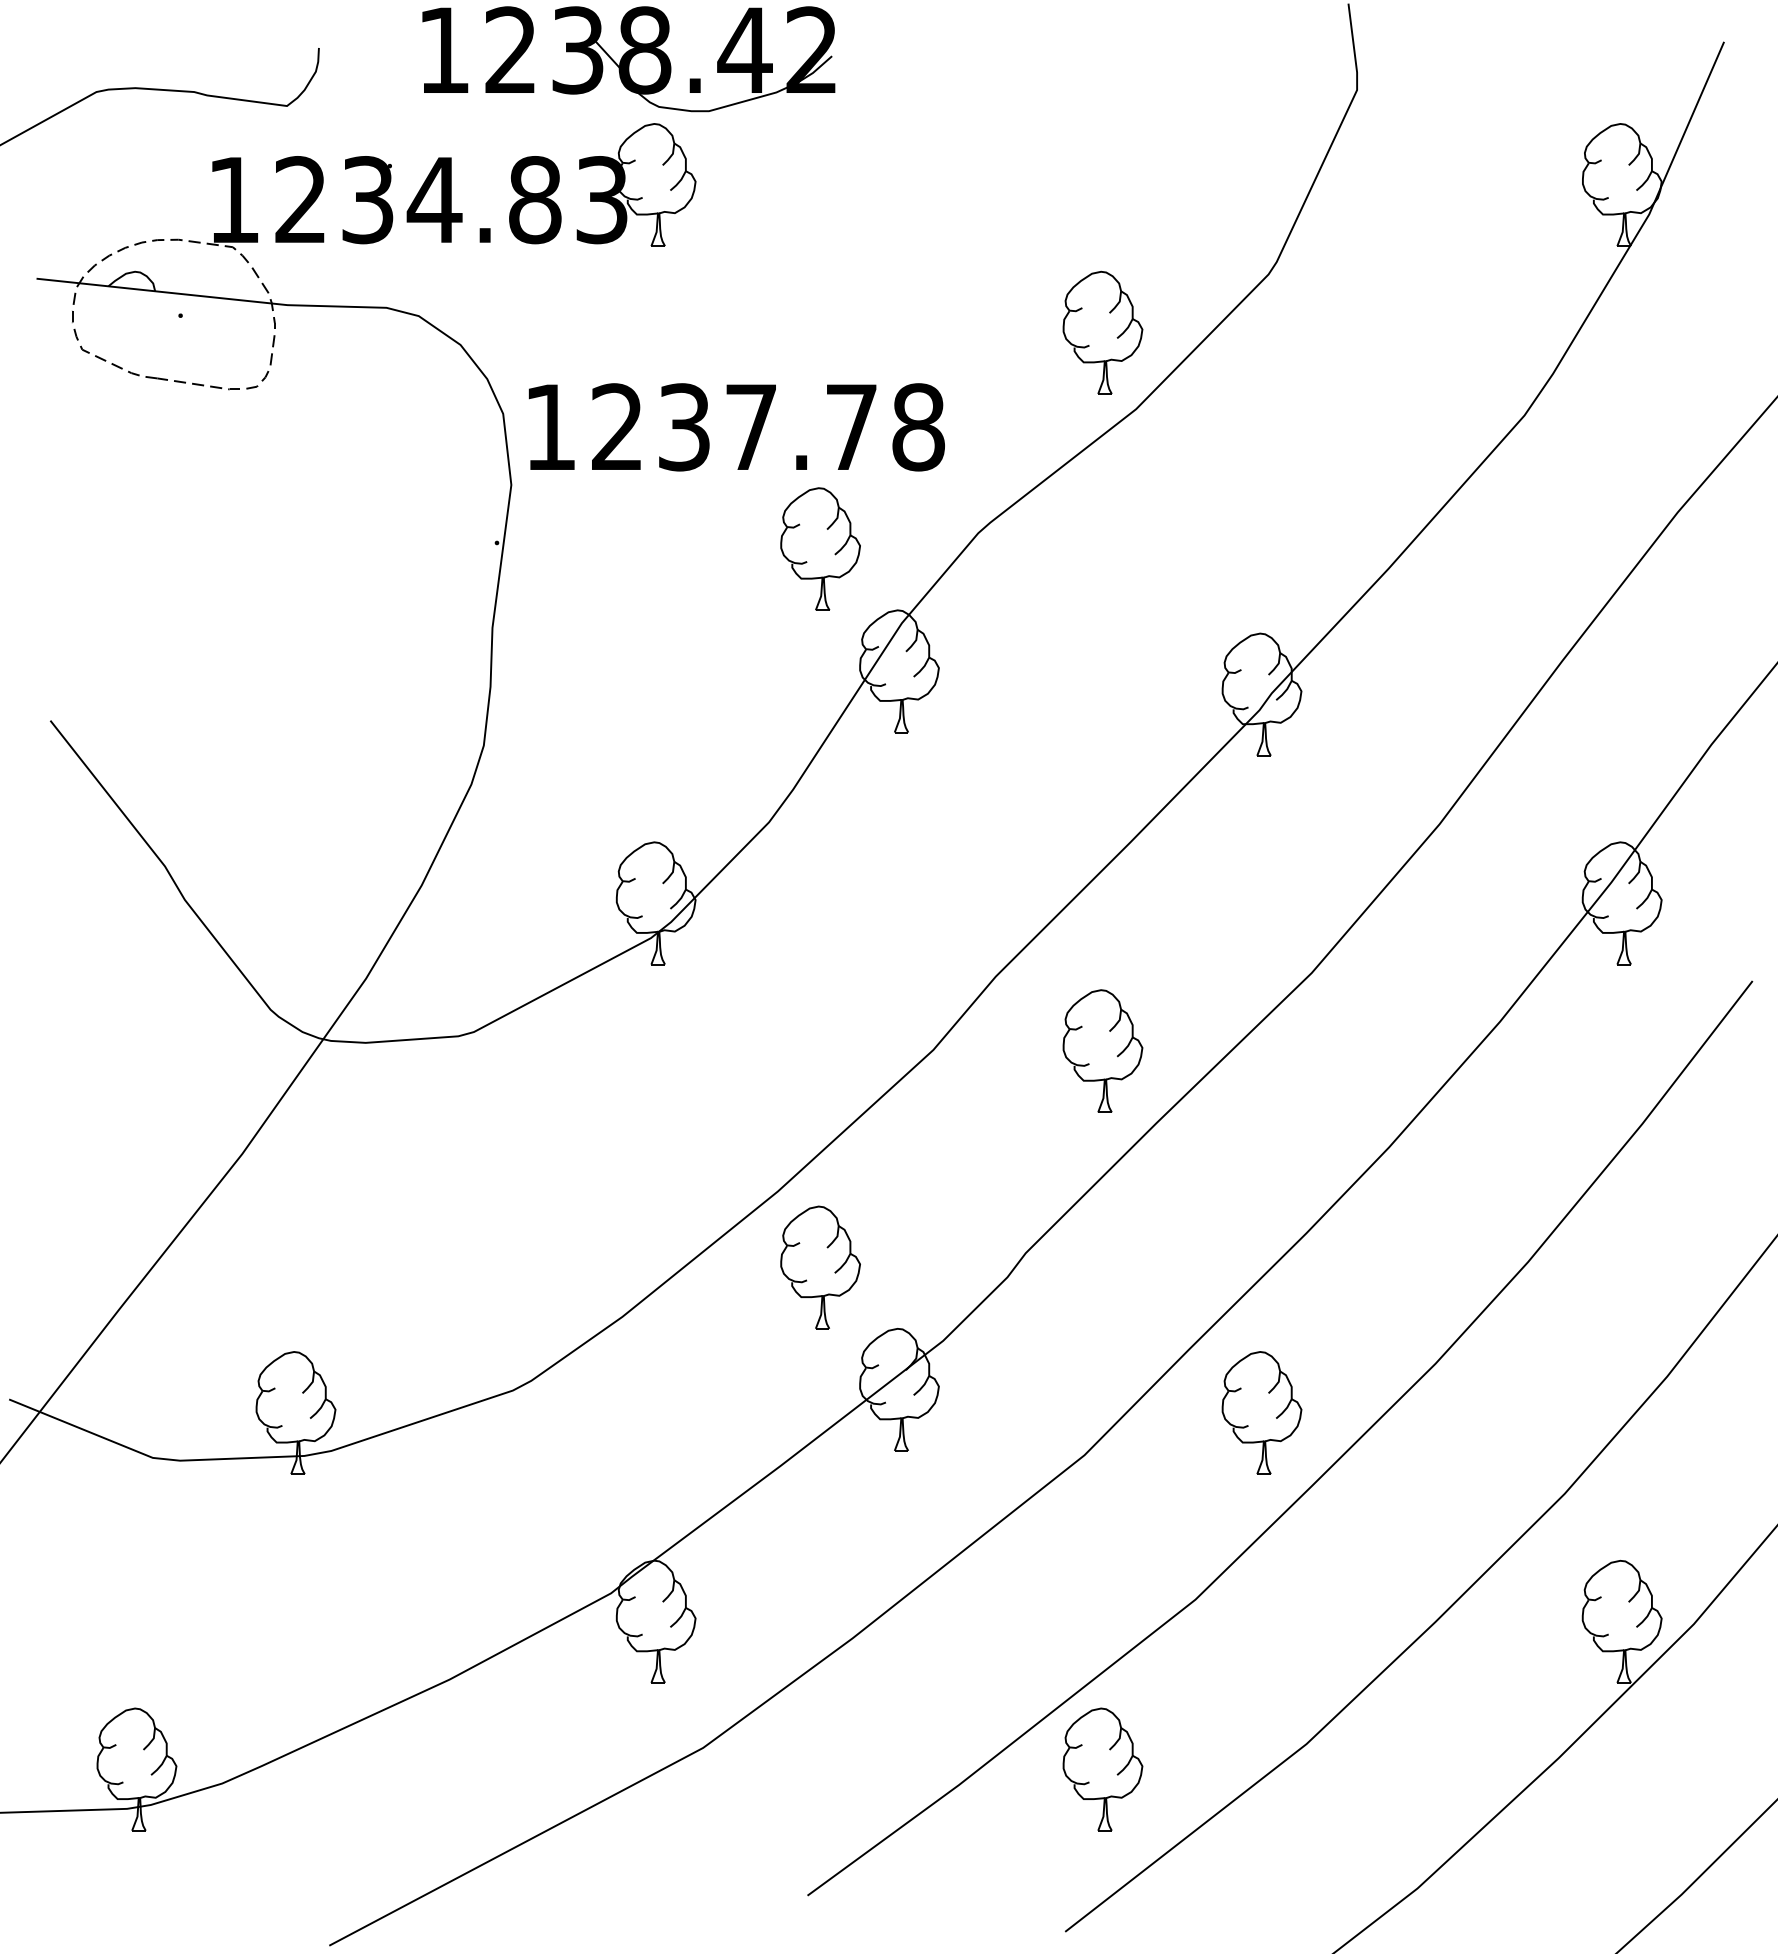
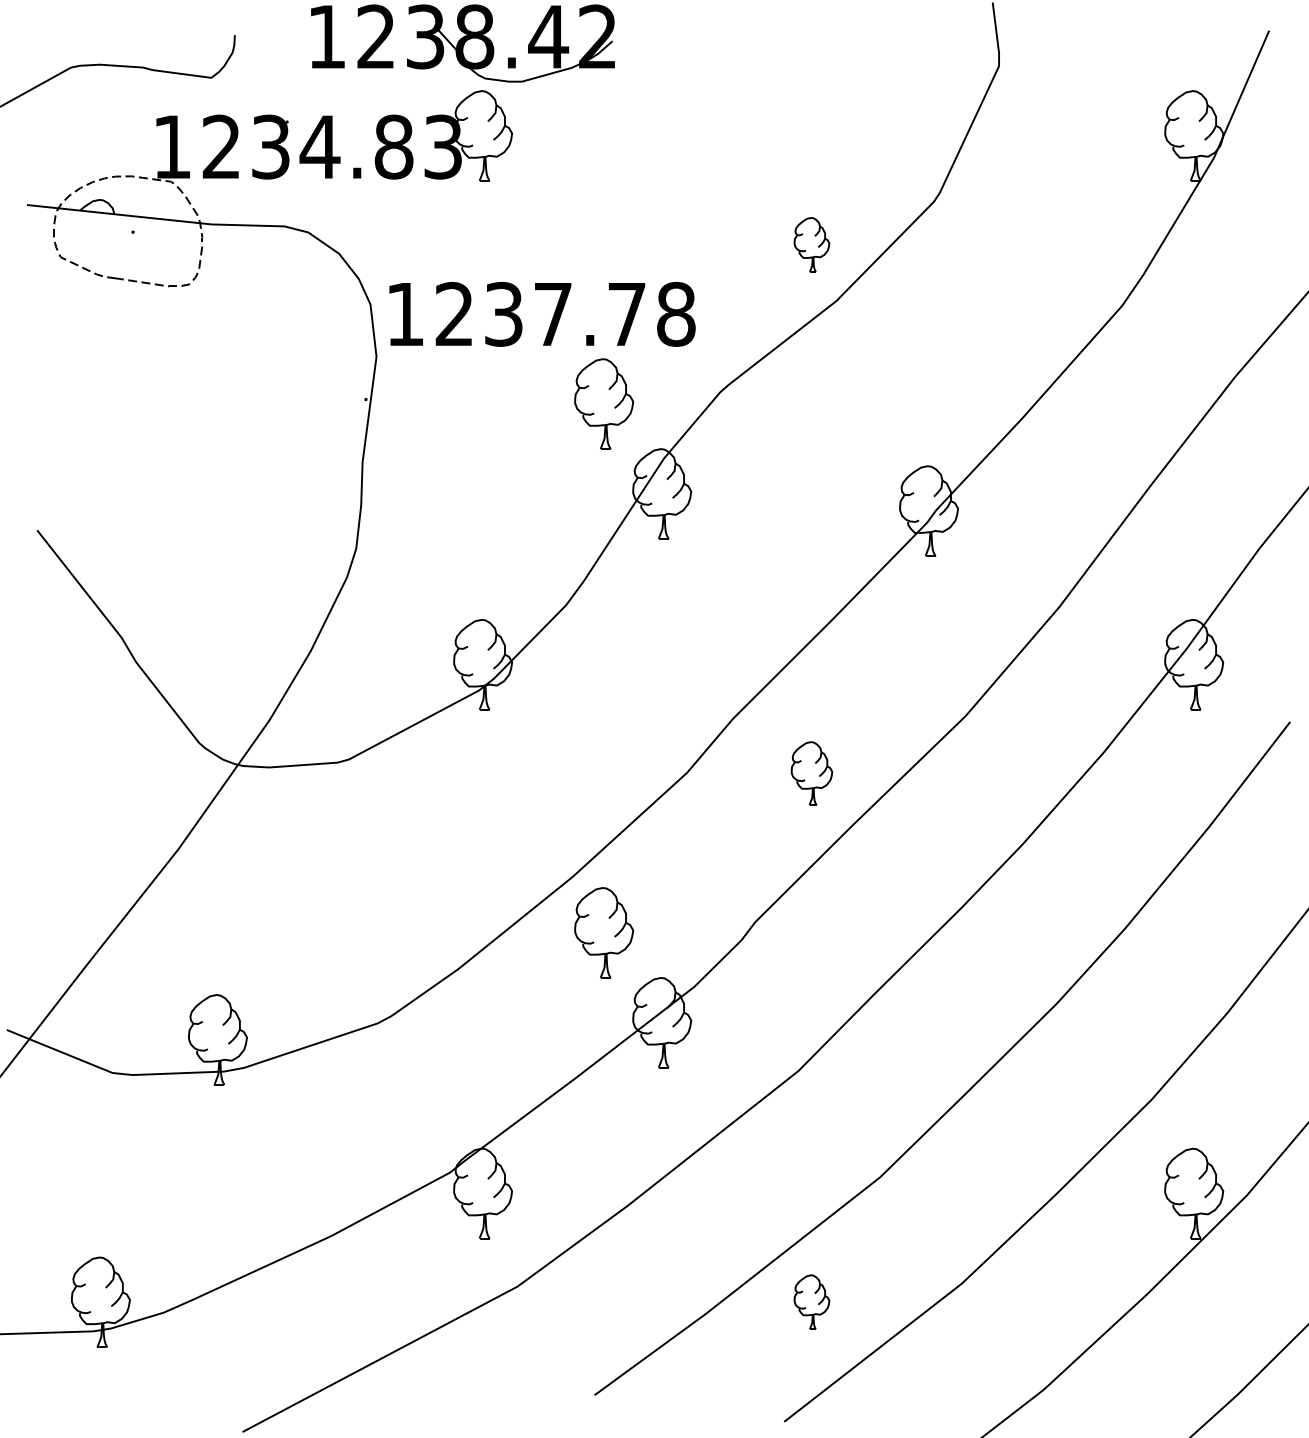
part: (1102, 332) -> (811, 244), size x0.6
part: (1102, 1051) -> (811, 773), size x0.7
part: (1261, 1412) -> (928, 1039), removed
part: (1102, 1768) -> (811, 1301), size x0.6

